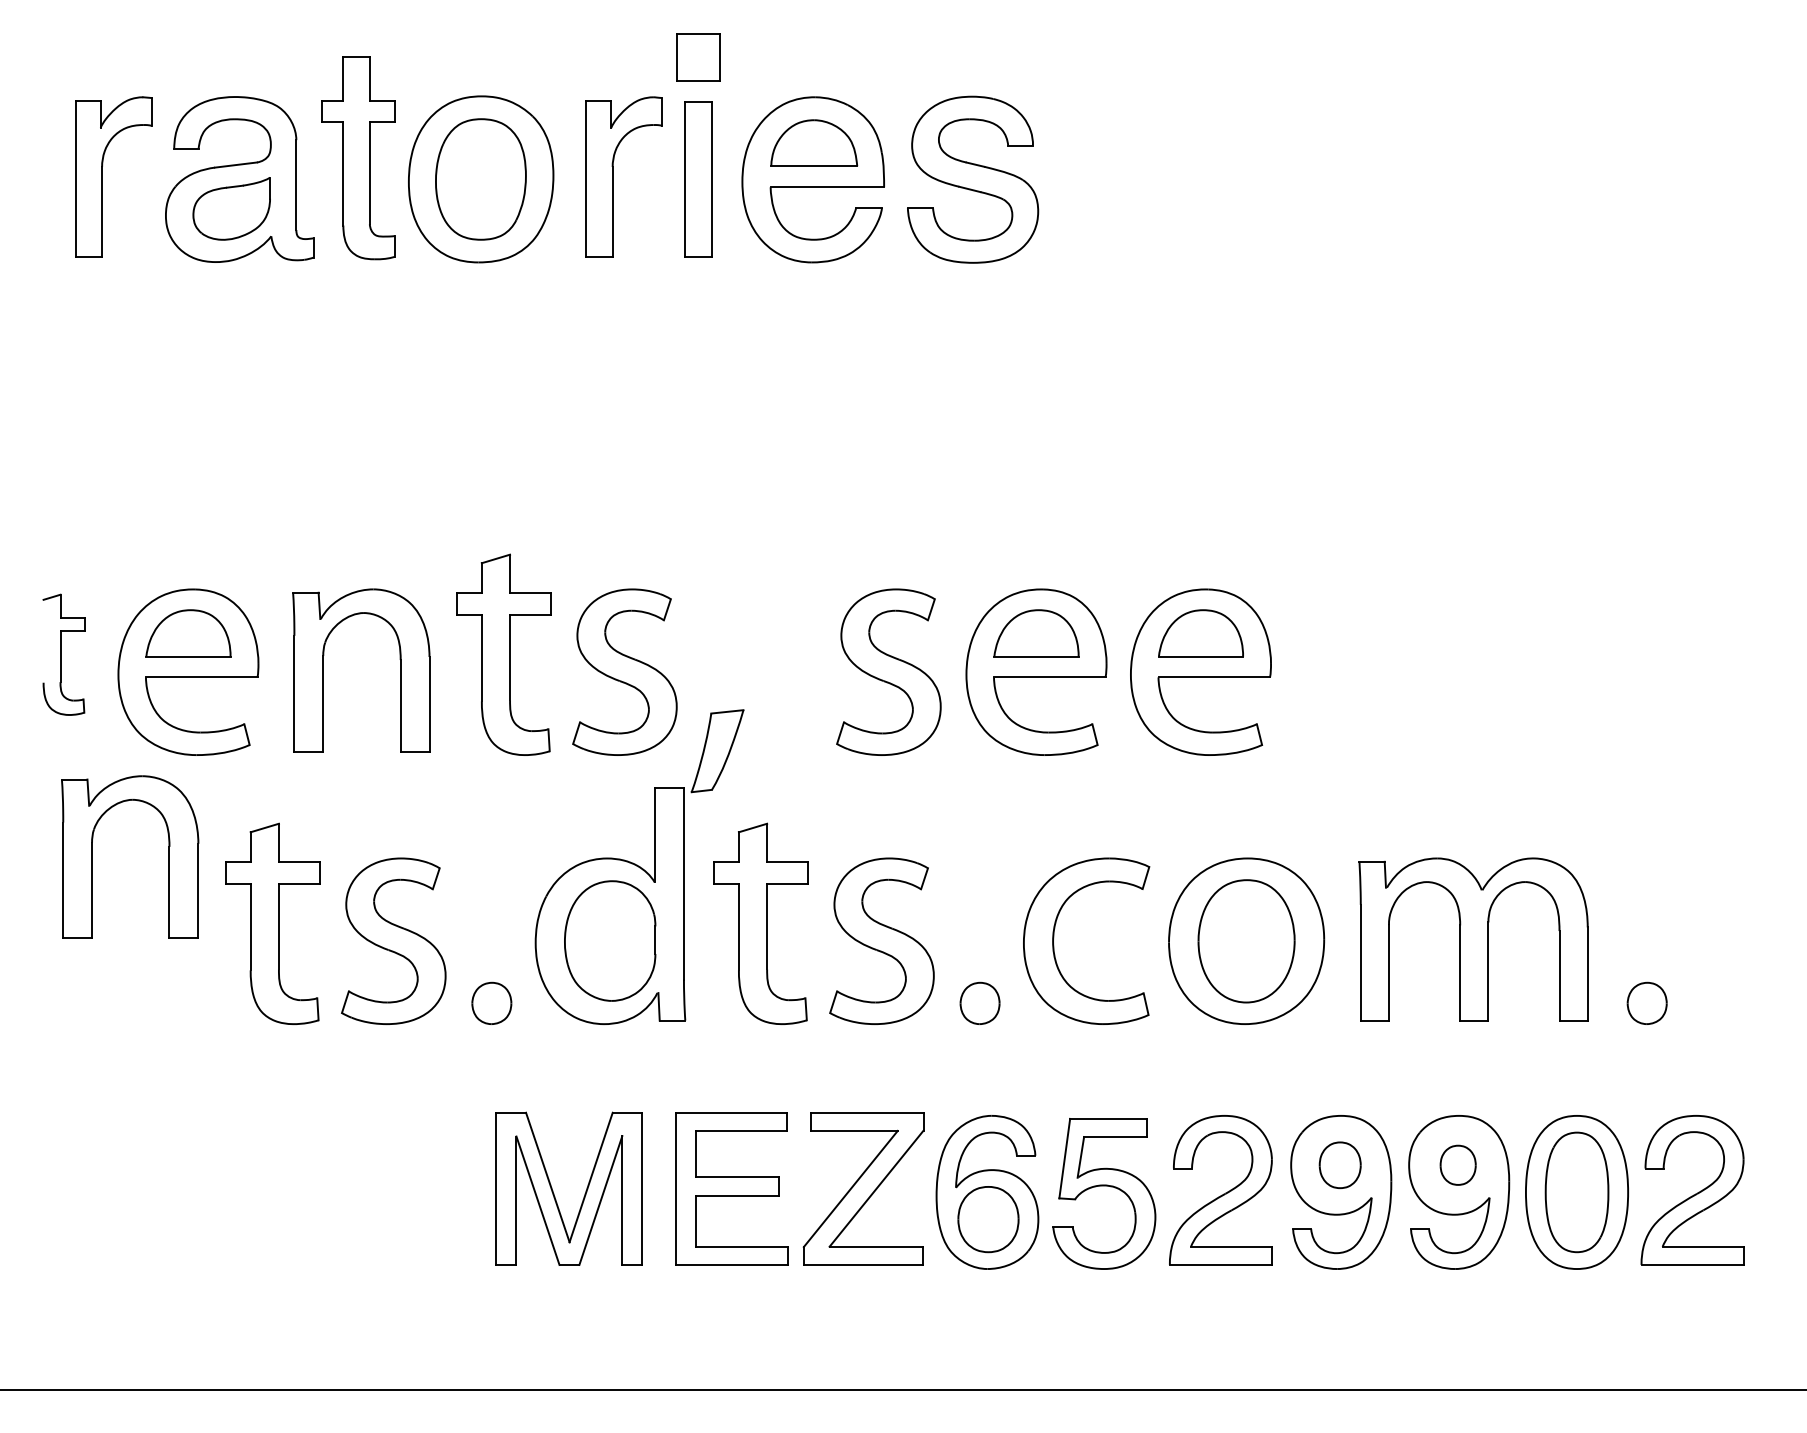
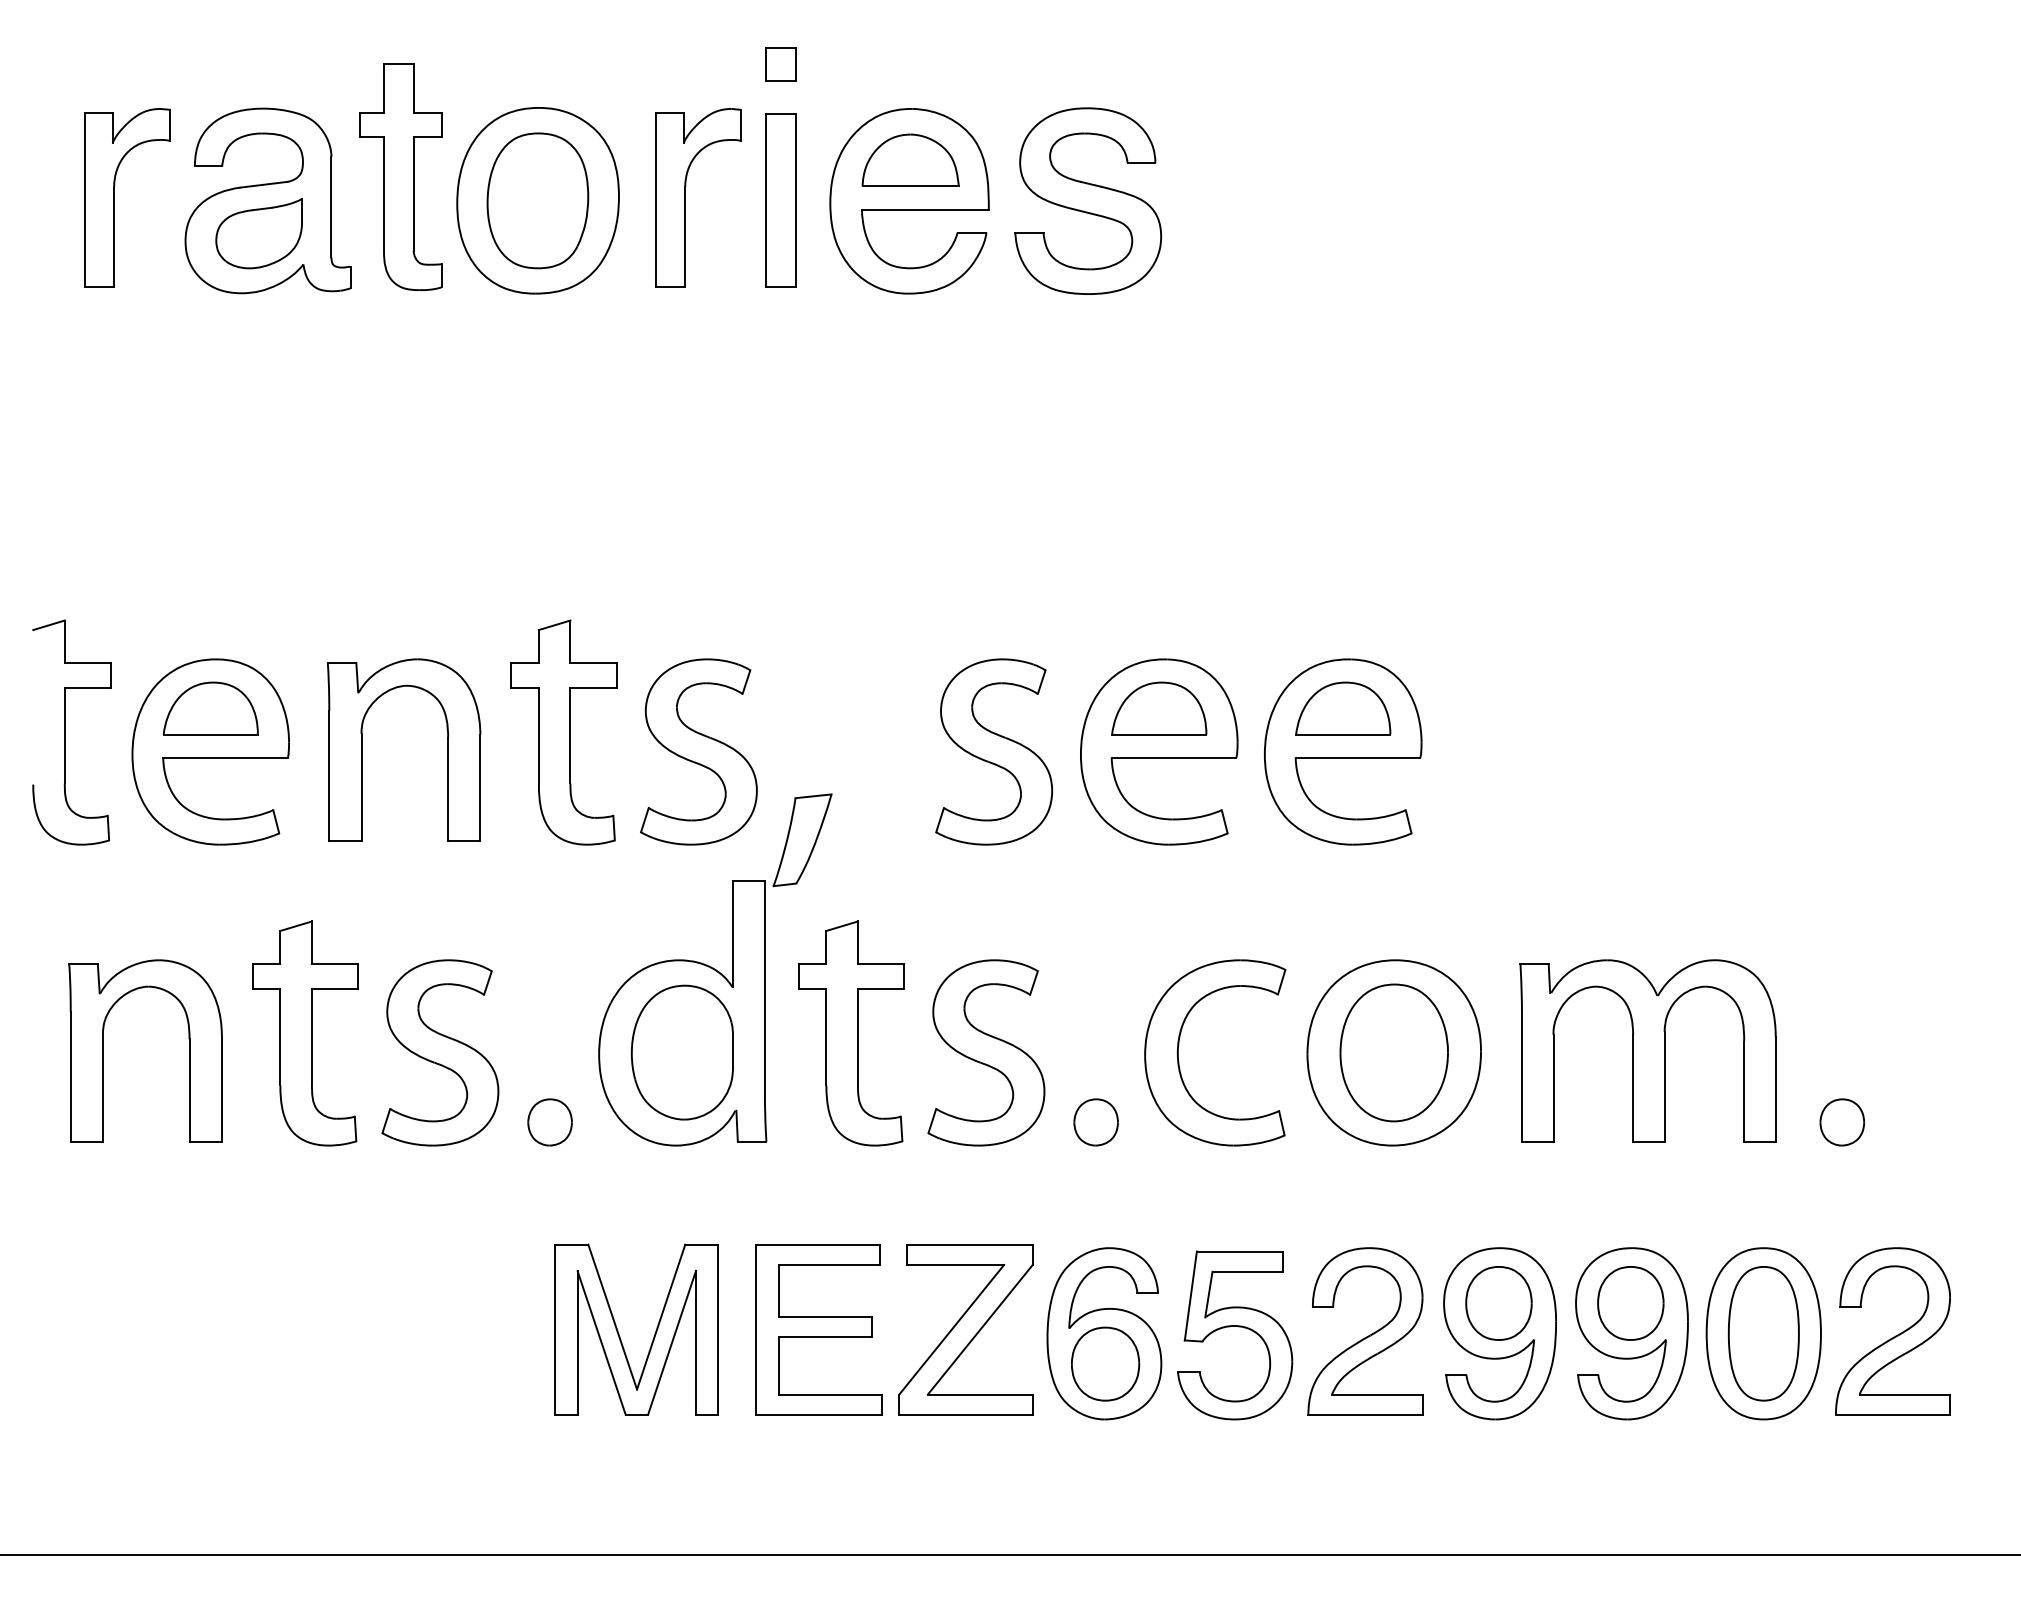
part: (697, 57) -> (780, 64), size x0.62
part: (63, 654) -> (71, 732), size x1.67
part: (92, 856) -> (103, 1050), moved
part: (1339, 1165) -> (1498, 1303), size x1.43
part: (1457, 1165) -> (1630, 1303), size x1.67

